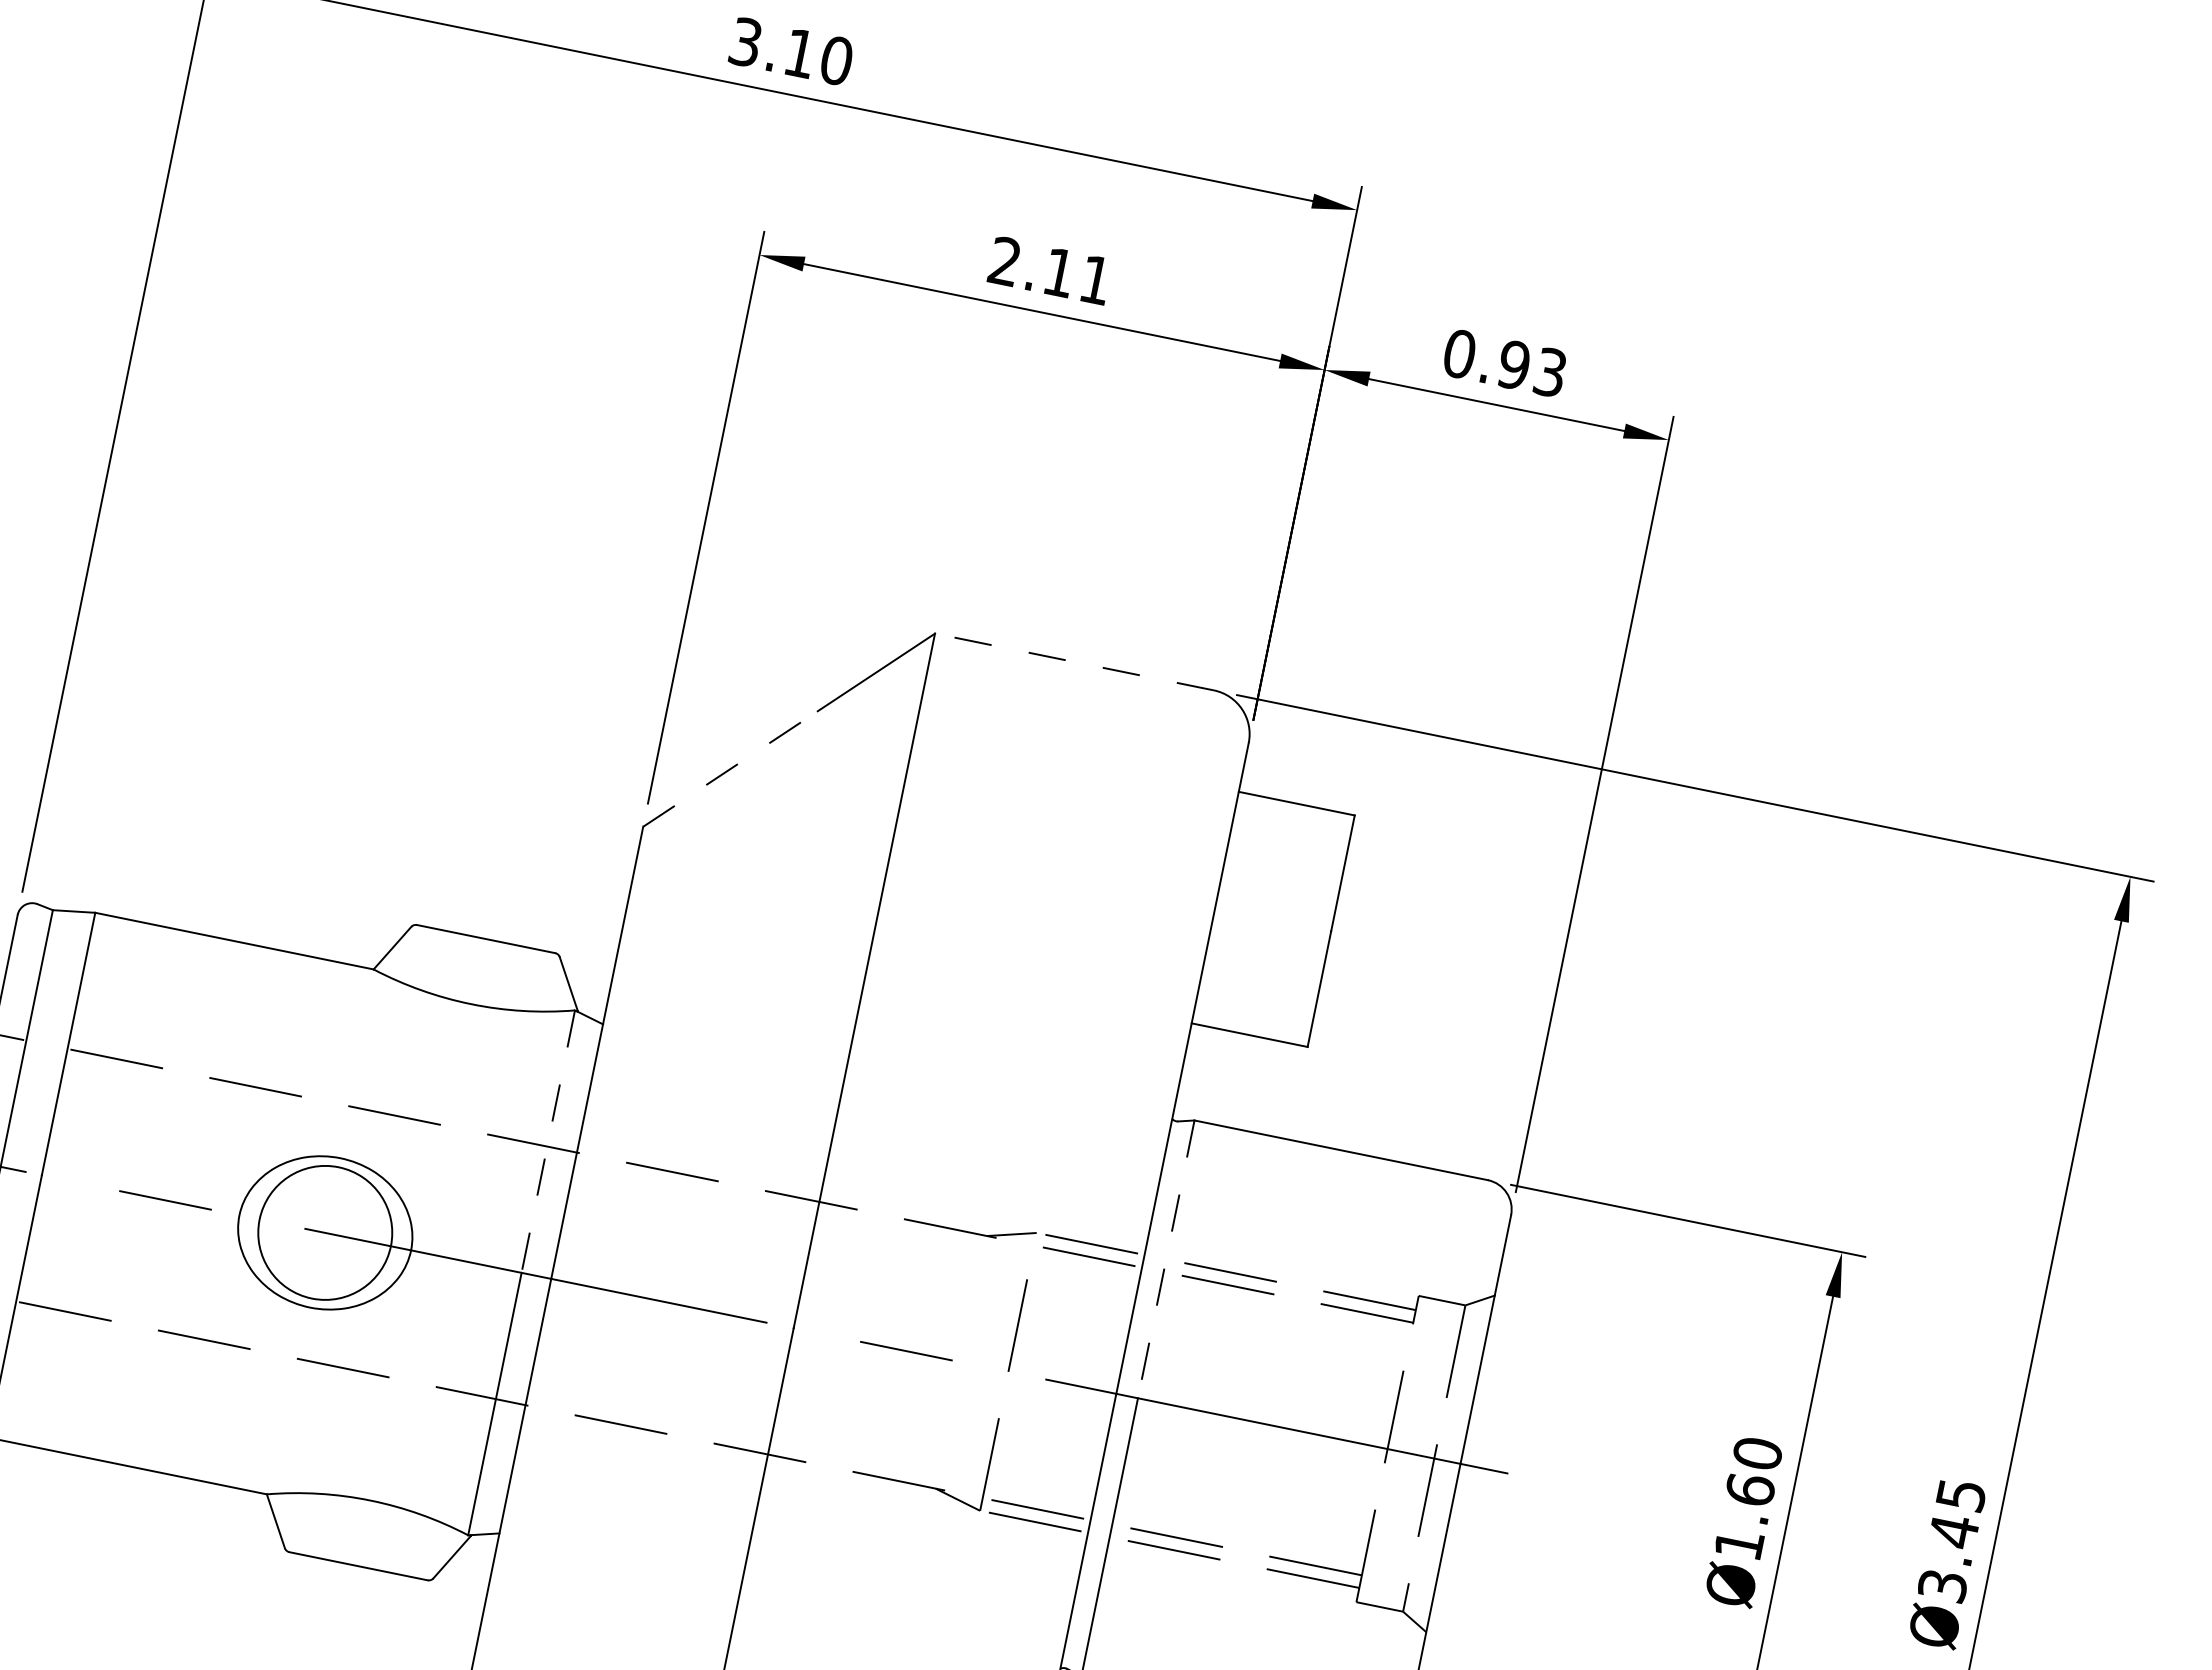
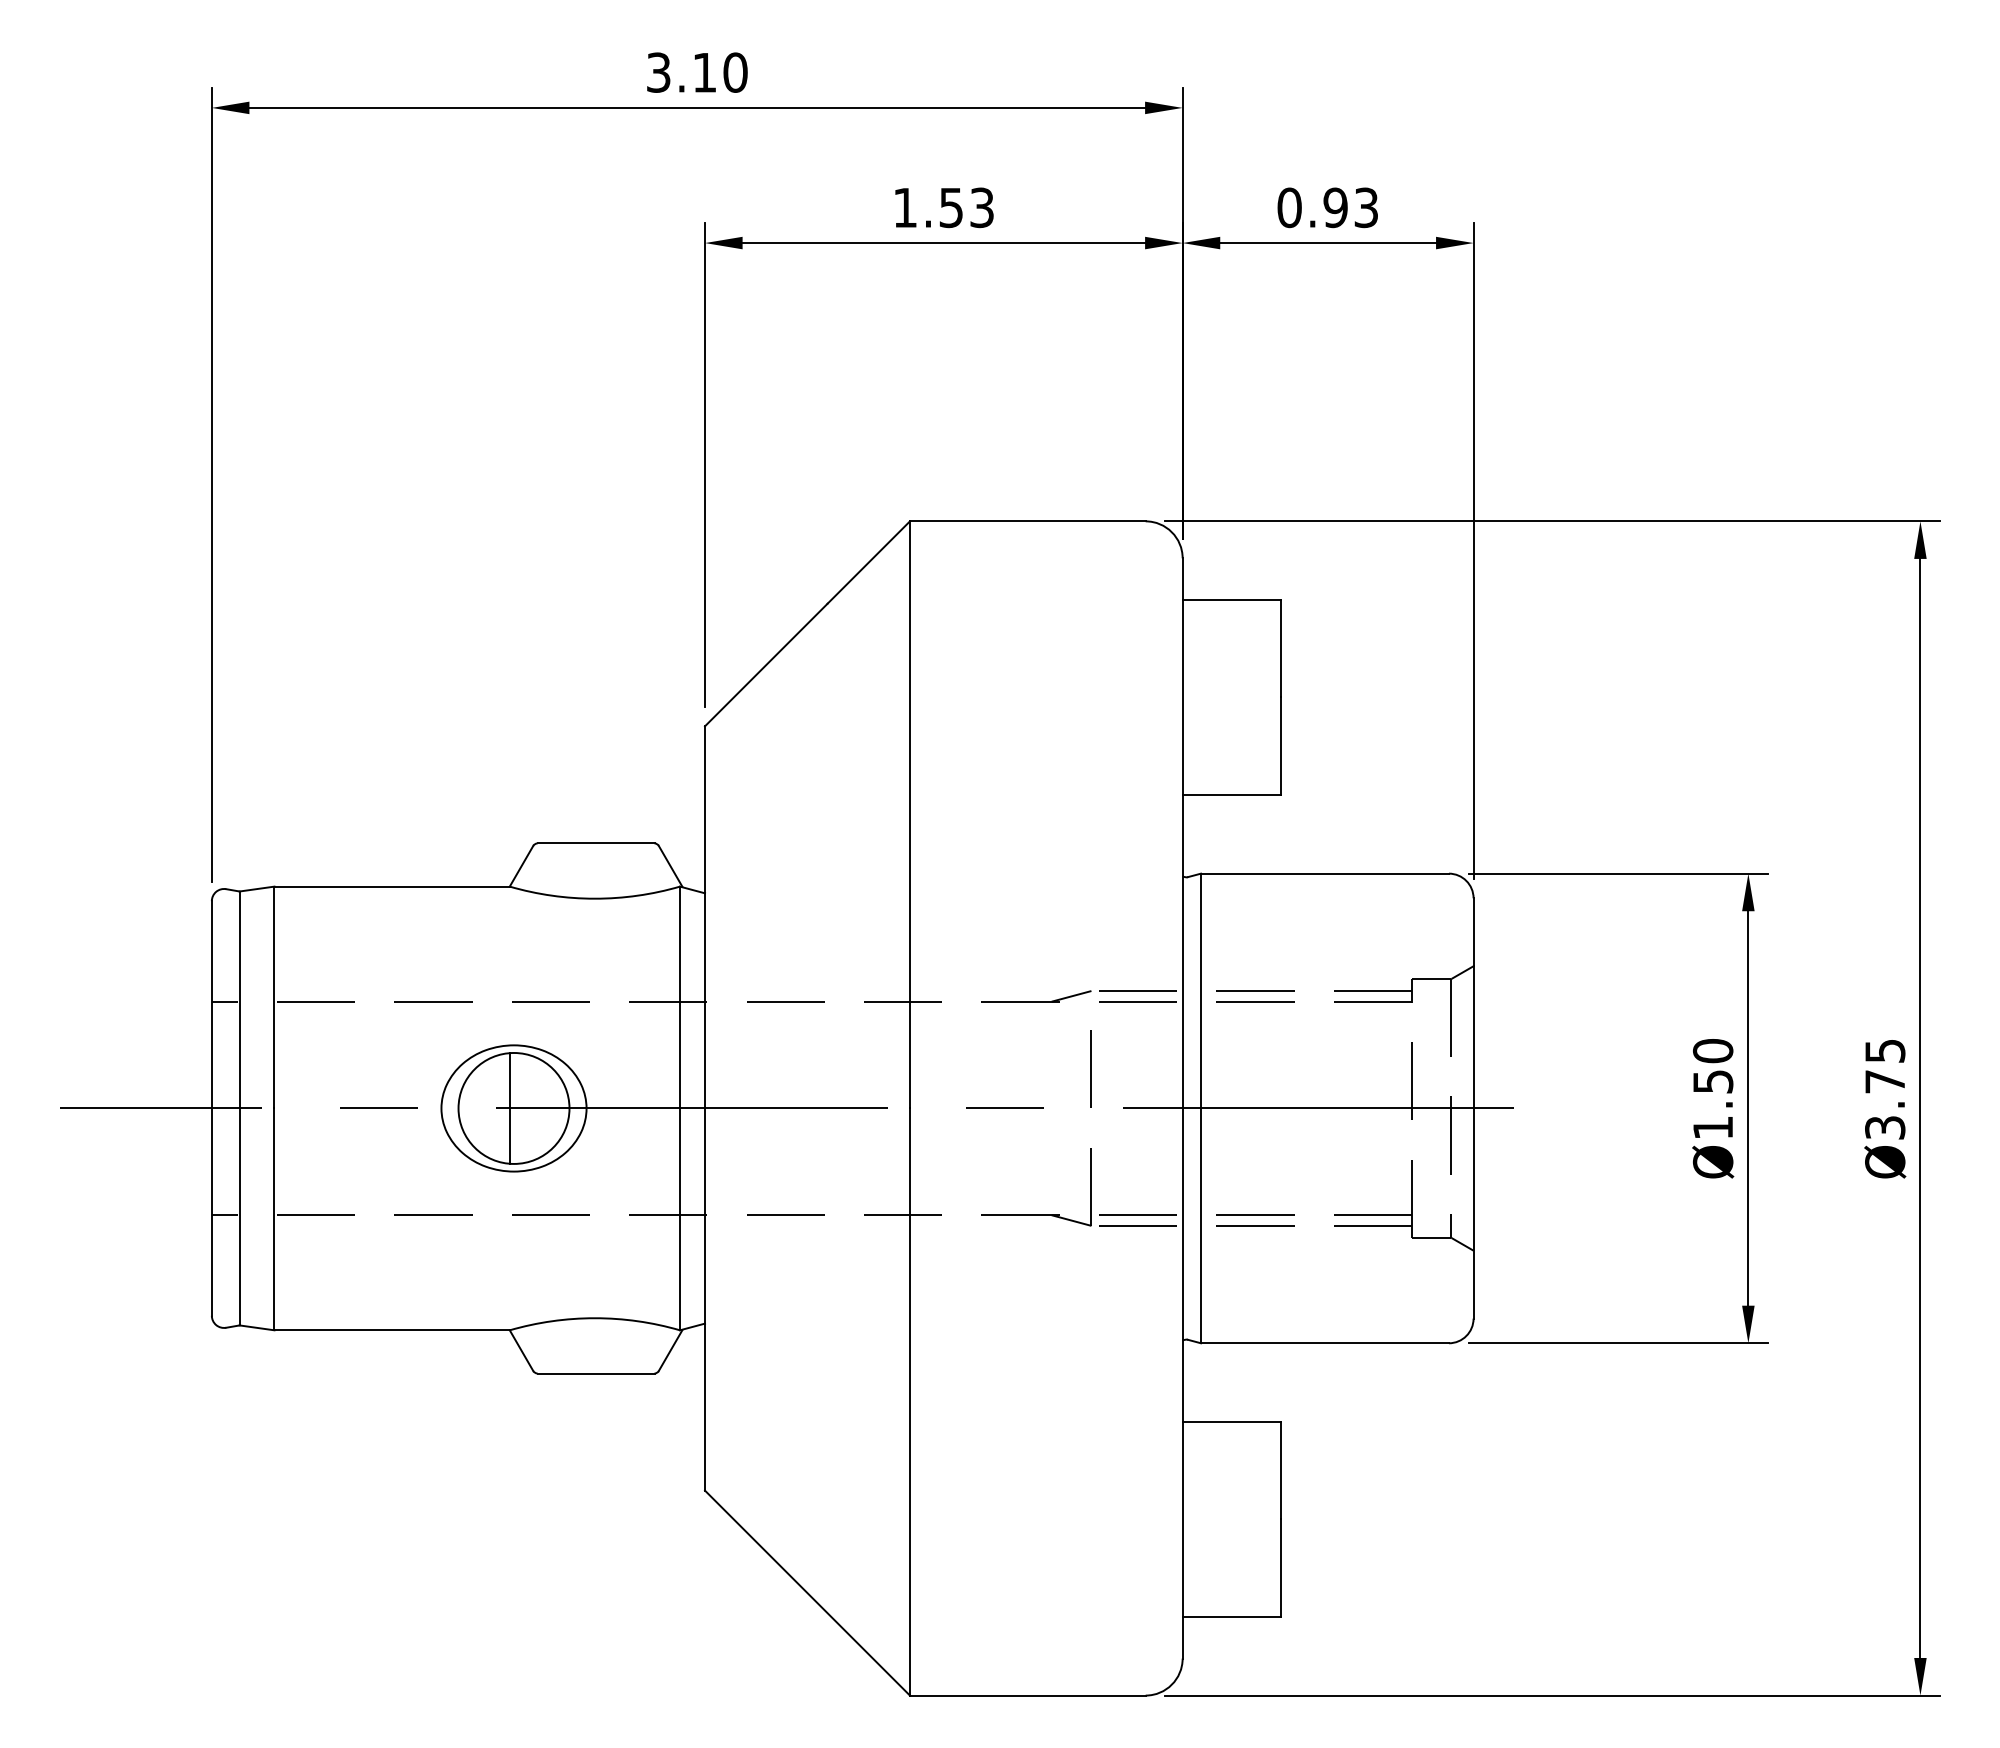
text: (1050, 270) -> (943, 207), 2.11 -> 1.53
line: (1074, 662) -> (1027, 521), dashed -> solid
line: (730, 769) -> (766, 665), dashed -> solid
line: (547, 1141) -> (679, 997), dashed -> solid
line: (319, 1231) -> (509, 1108), added
line: (1165, 1259) -> (1200, 991), dashed -> solid
text: (1749, 1489) -> (1712, 1081), Ø1.60 -> Ø1.50
text: (1953, 1530) -> (1884, 1081), Ø3.45 -> Ø3.75

